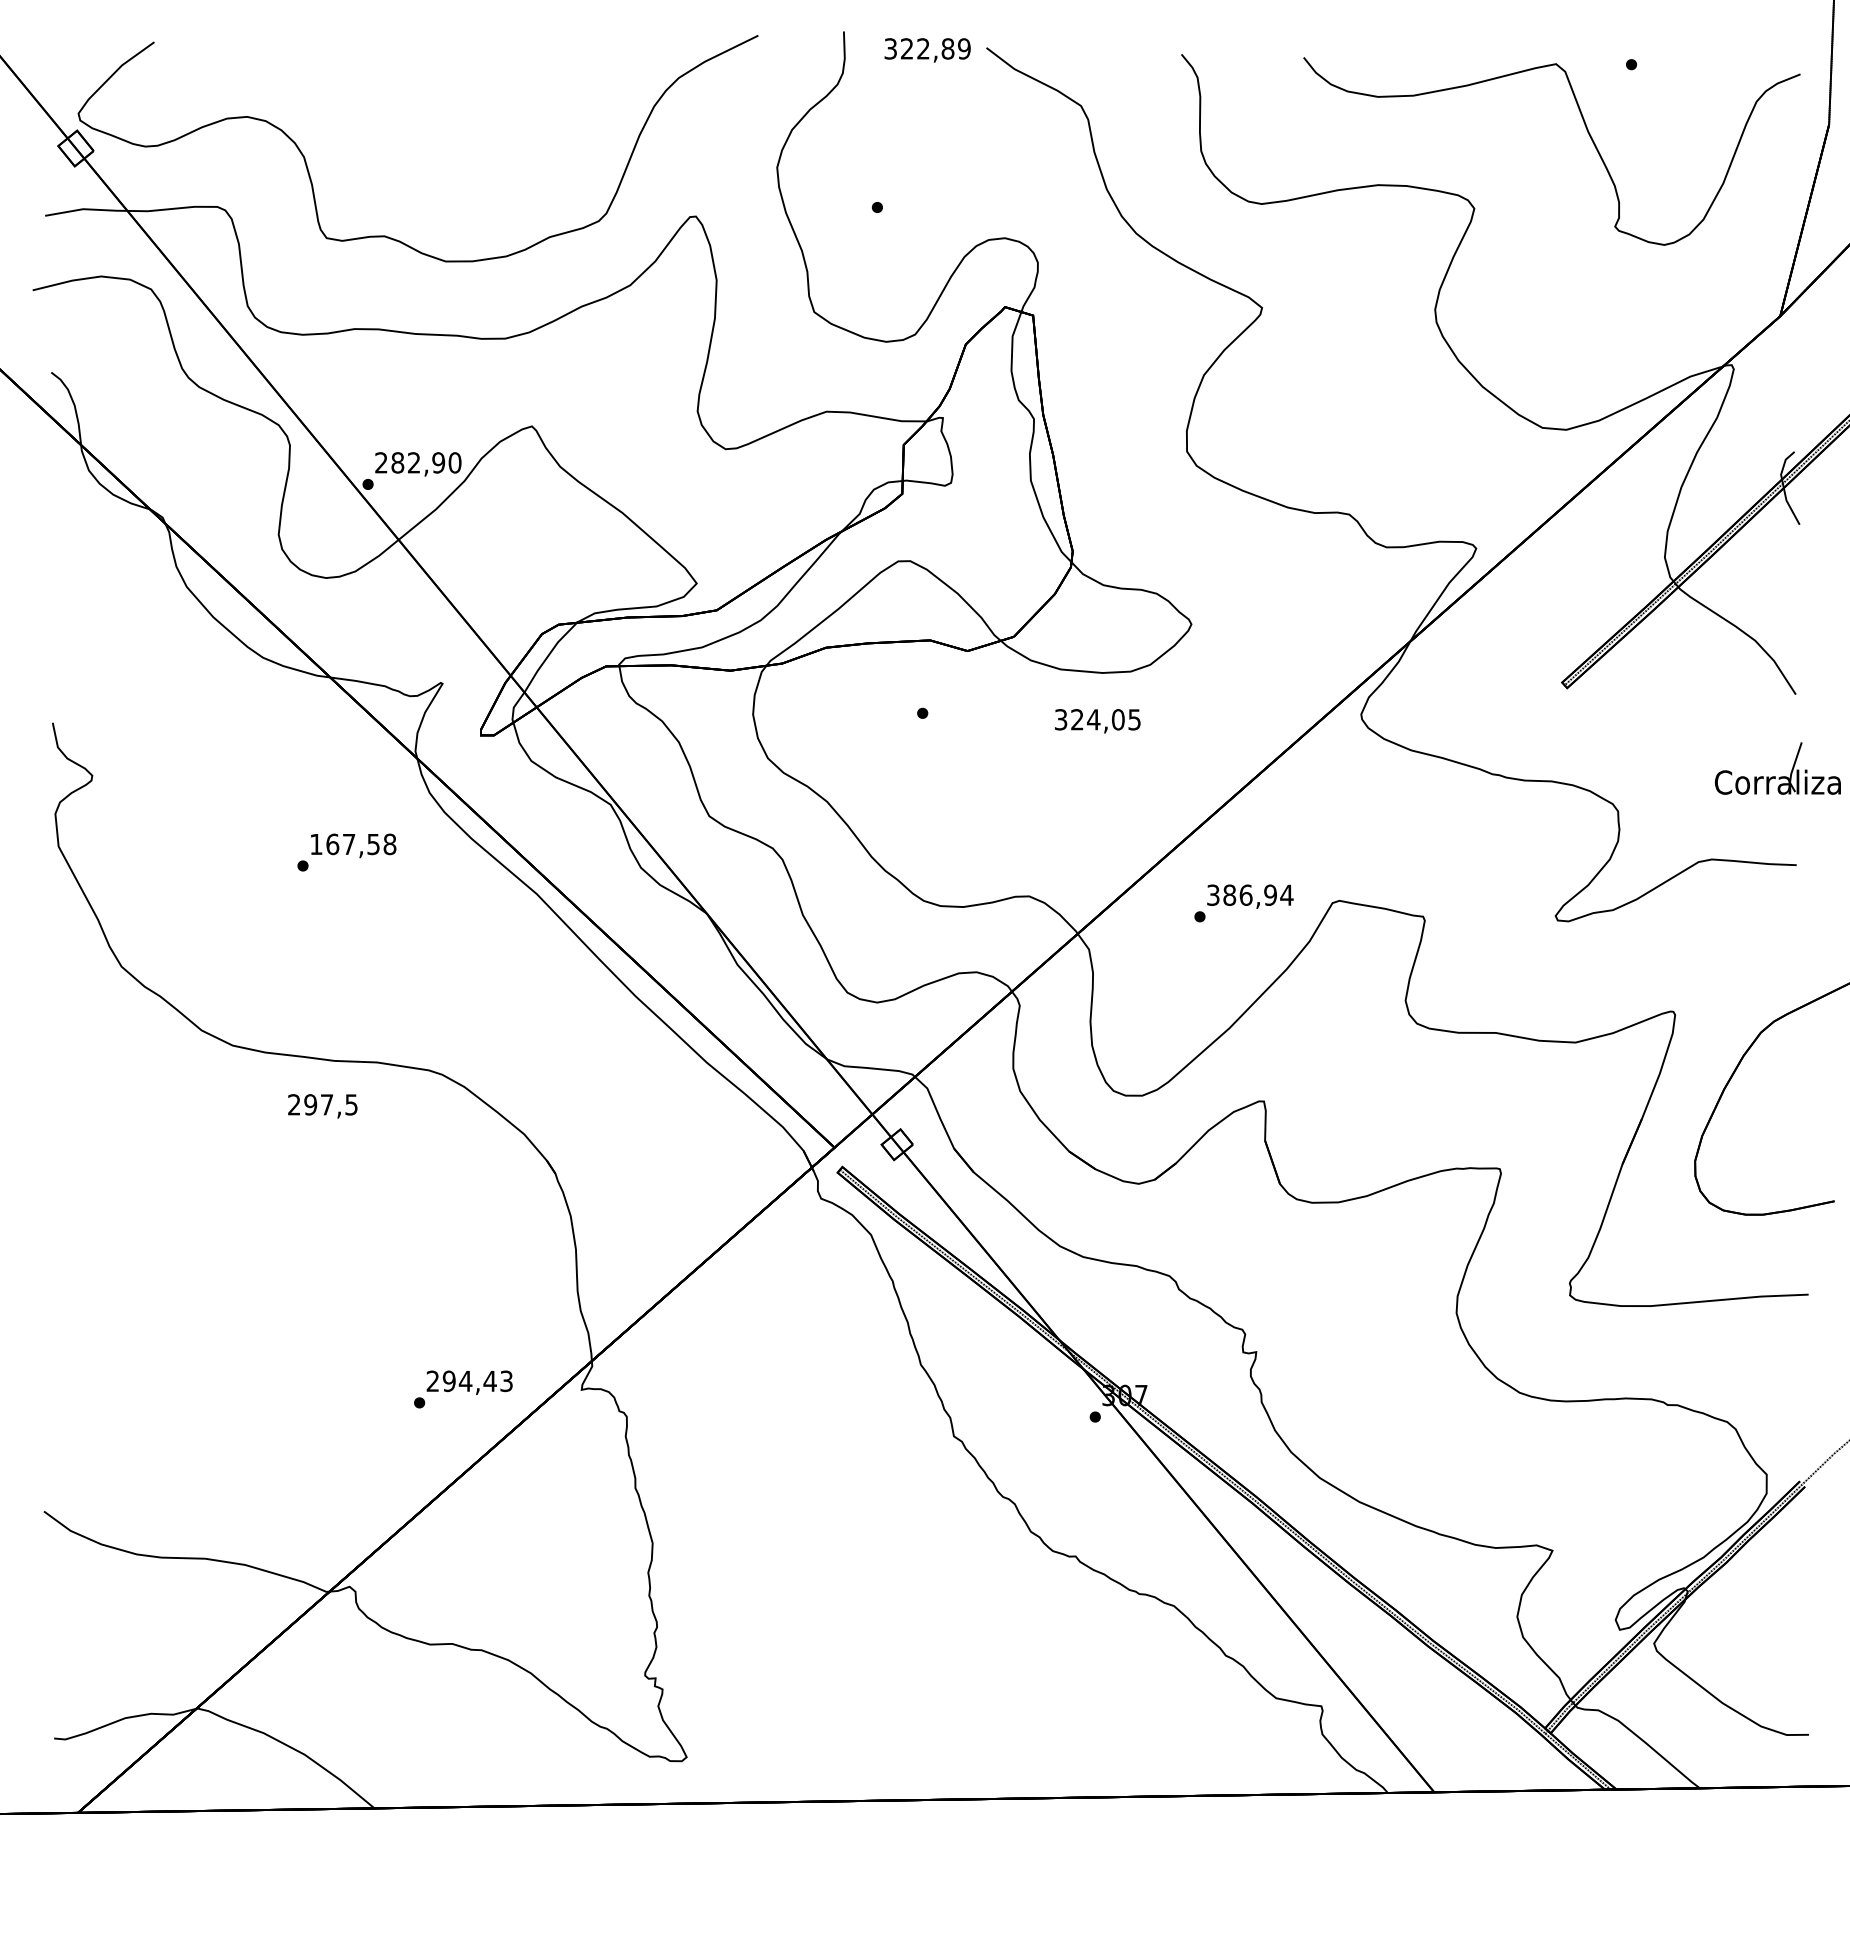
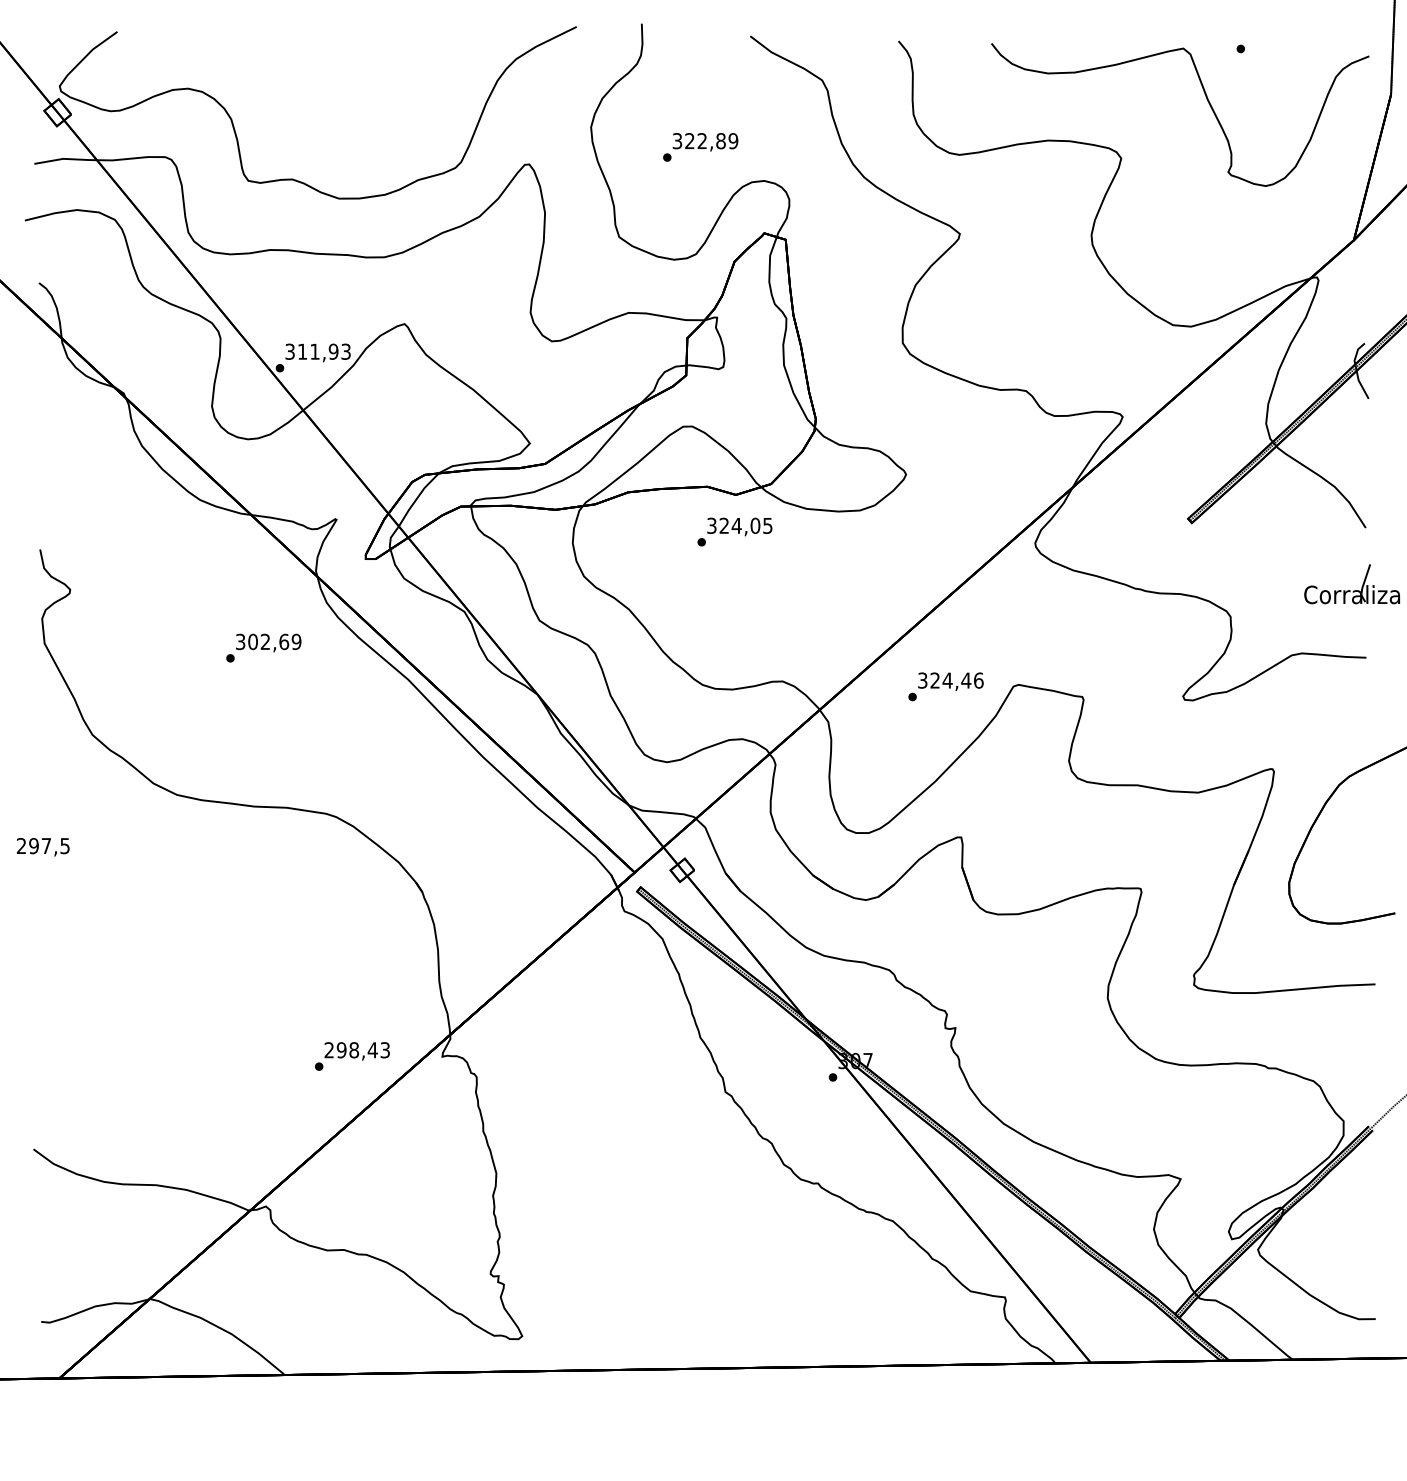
text: (927, 50) -> (705, 142), moved
text: (418, 462) -> (318, 351), 282,90 -> 311,93
text: (1097, 721) -> (739, 527), moved
text: (353, 844) -> (268, 642), 167,58 -> 302,69
text: (1258, 894) -> (957, 680), 386,94 -> 324,46
text: (322, 1106) -> (43, 847), moved
text: (465, 1381) -> (354, 1050), 294,43 -> 298,43

